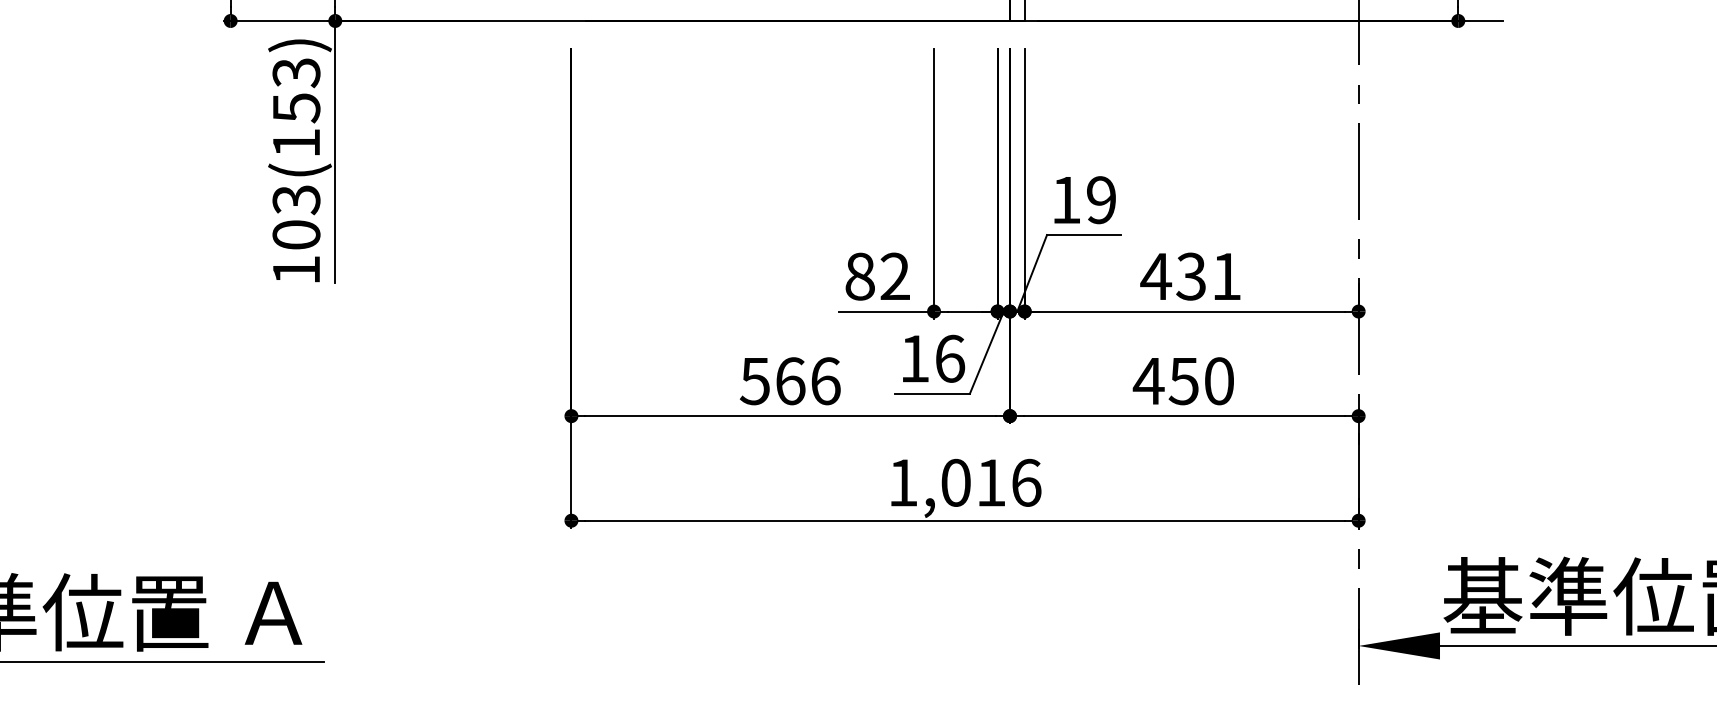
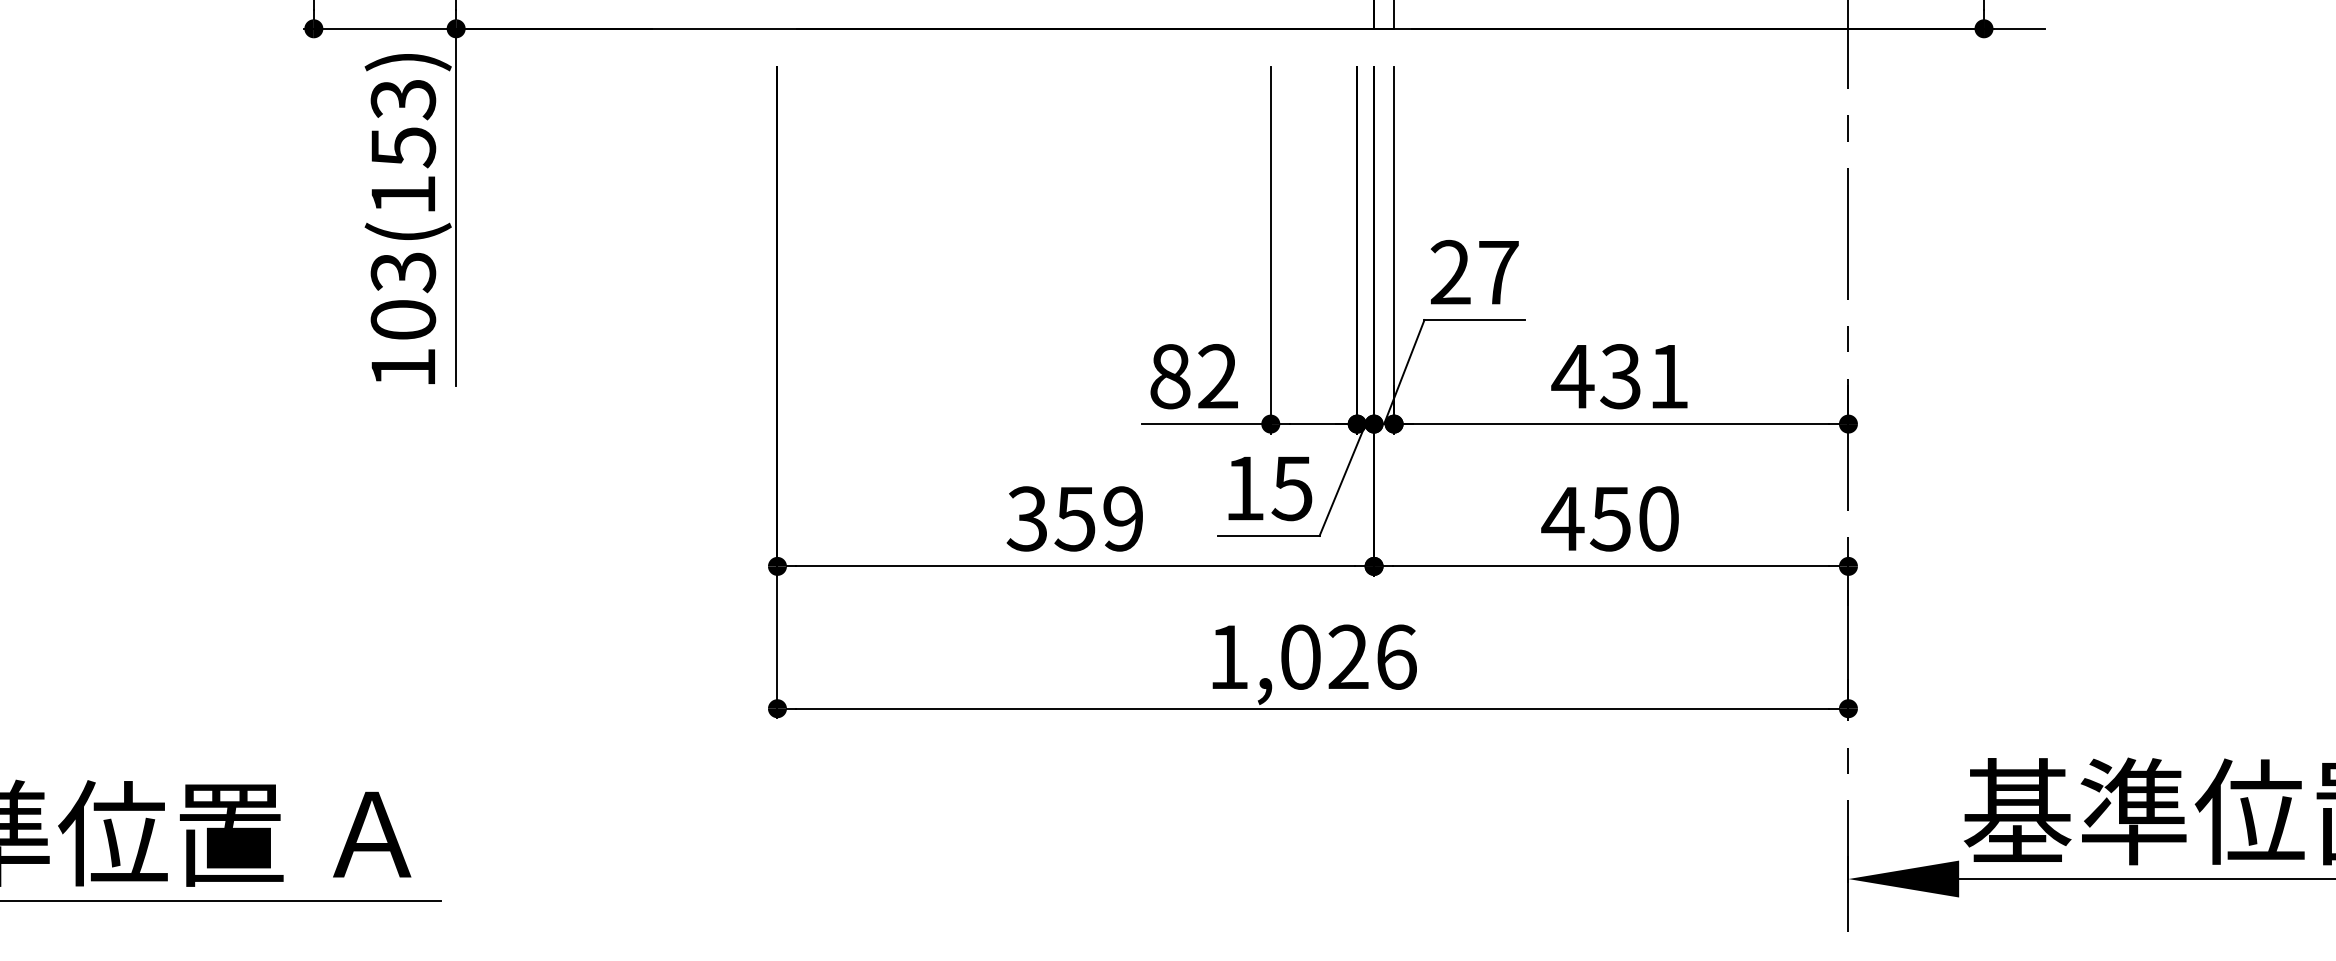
text: (1083, 200) -> (1474, 273), 19 -> 27
text: (949, 358) -> (1291, 487), 16 -> 15
text: (789, 381) -> (1074, 519), 566 -> 359
text: (990, 482) -> (1347, 656), 1,016 -> 1,026

